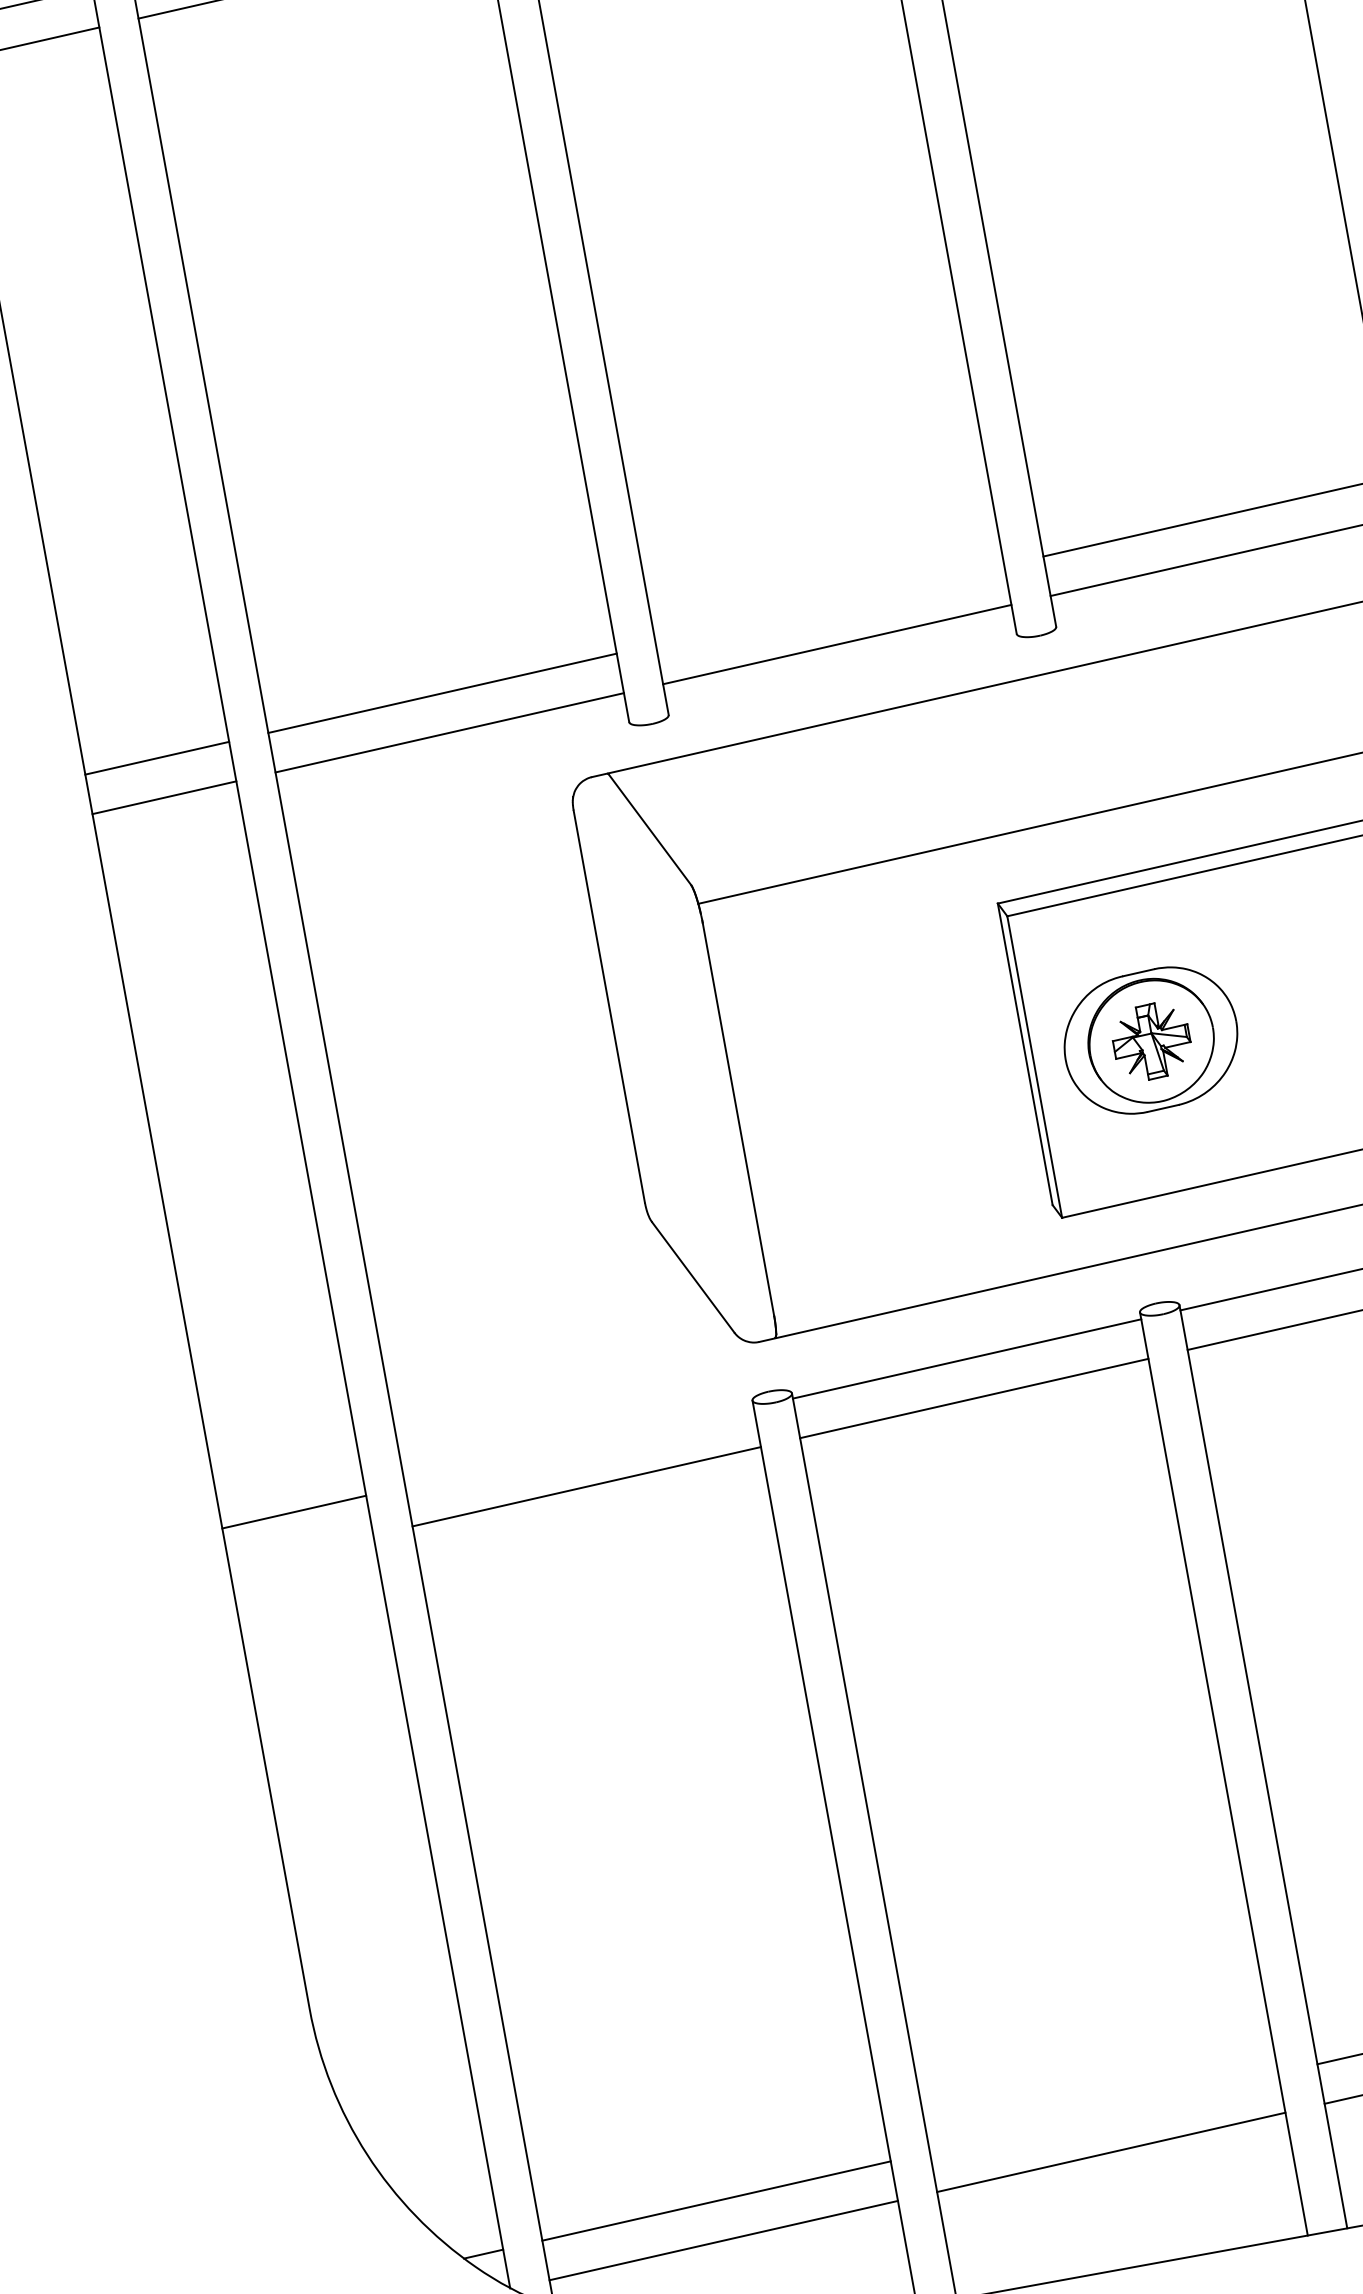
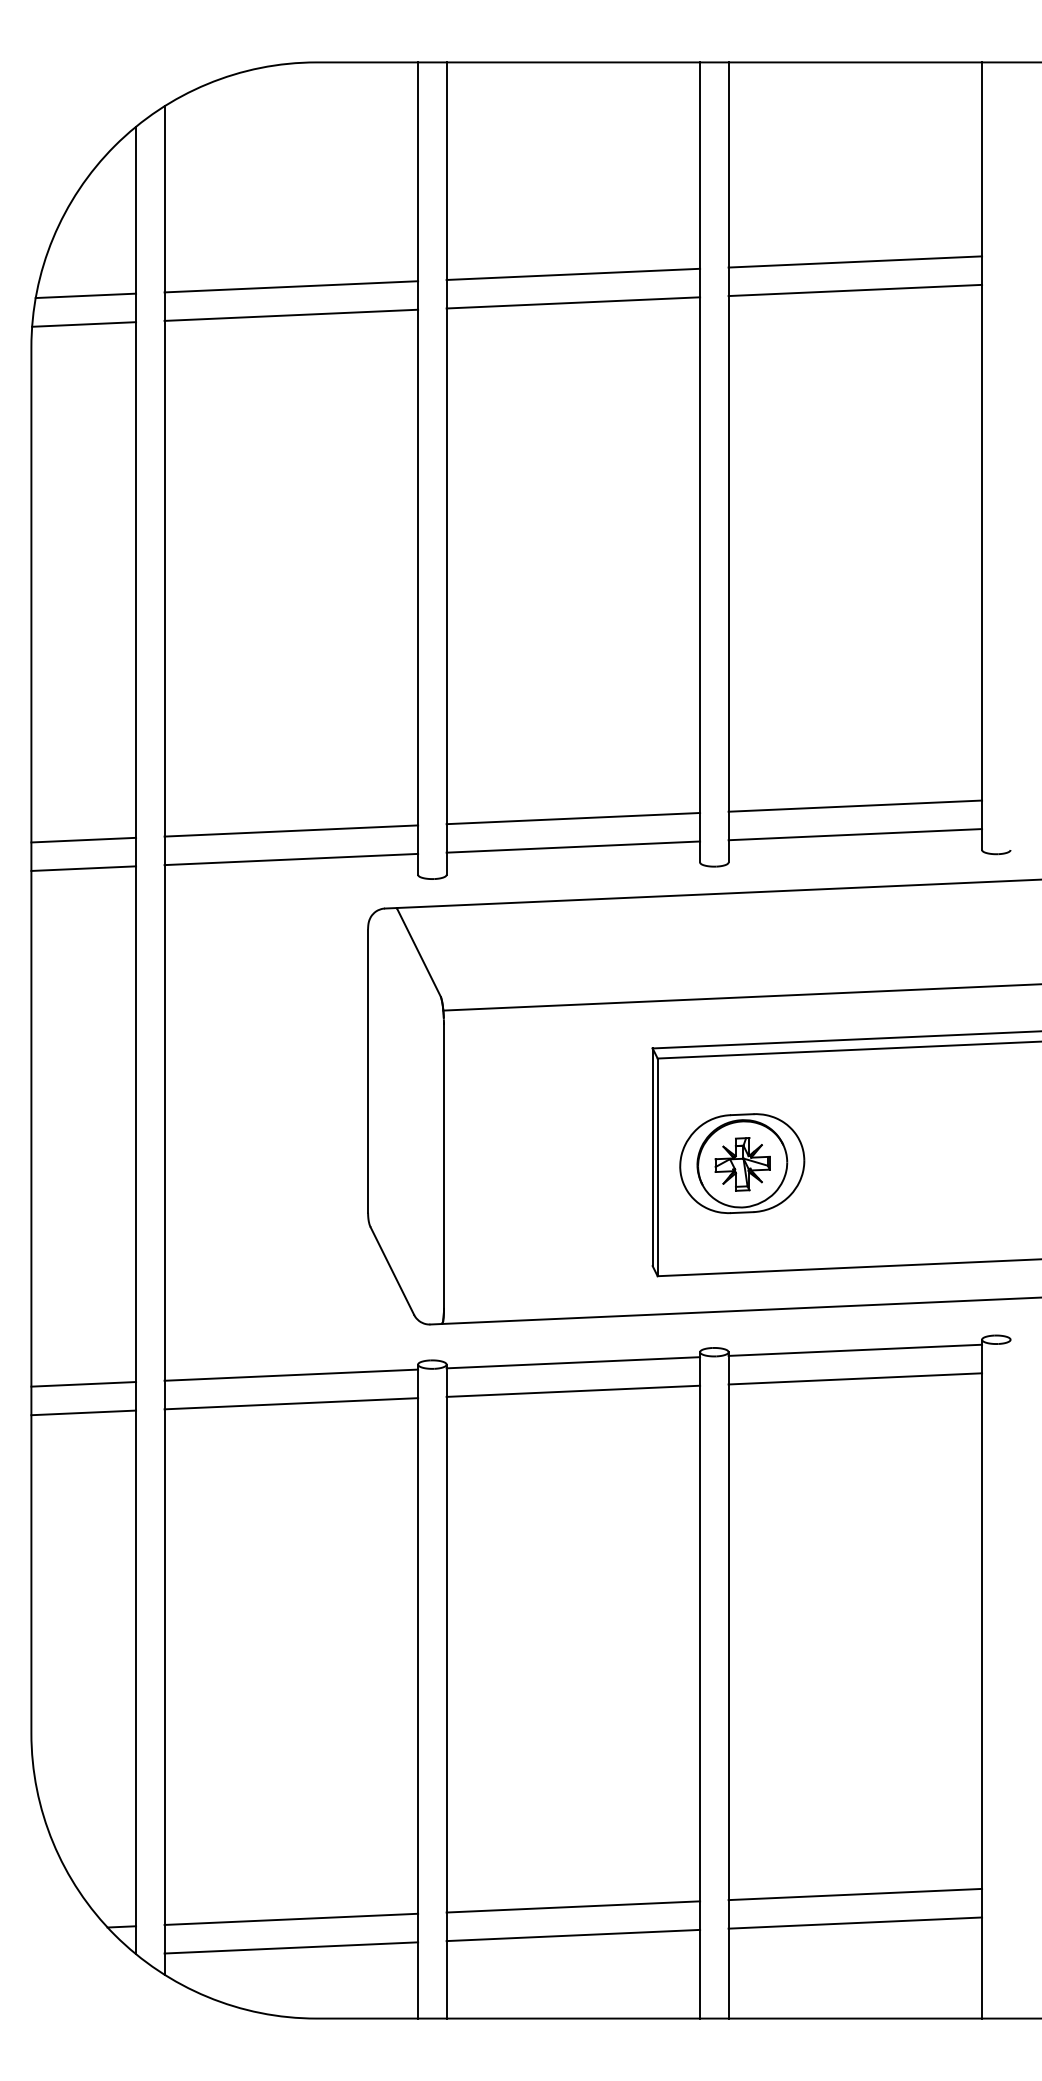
line: (830, 604) -> (573, 818), added
line: (579, 1446) -> (291, 1374), added
line: (301, 1551) -> (83, 1412), added
line: (1104, 2112) -> (573, 1906), added

